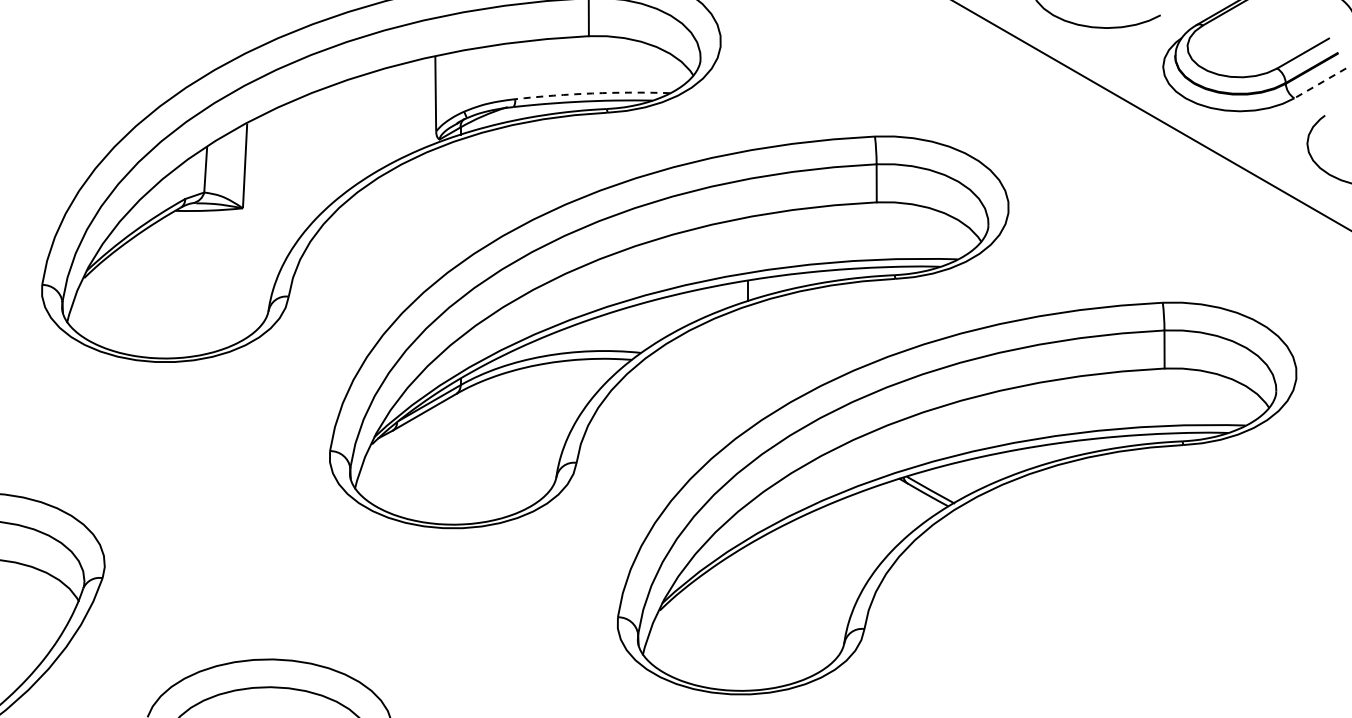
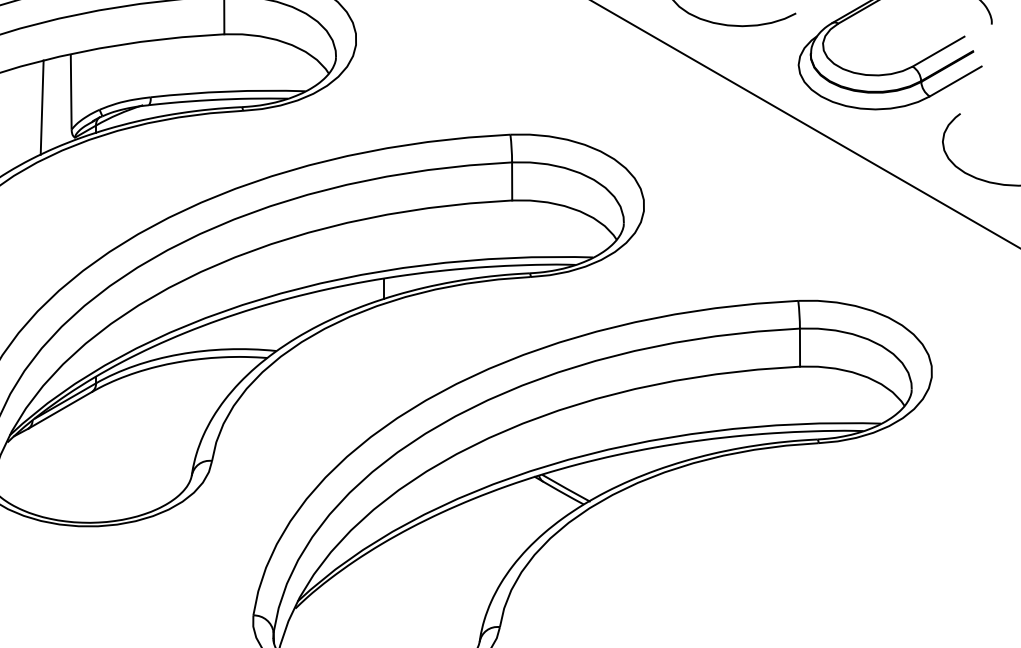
line: (1320, 83) -> (955, 81), dashed -> solid
arc: (592, 93) -> (227, 91), dashed -> solid
line: (406, 109) -> (41, 107), added

